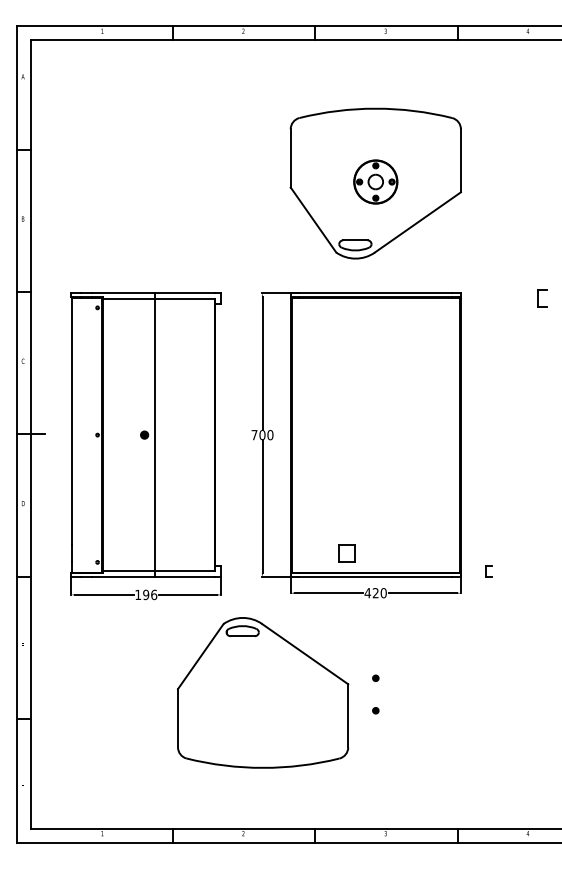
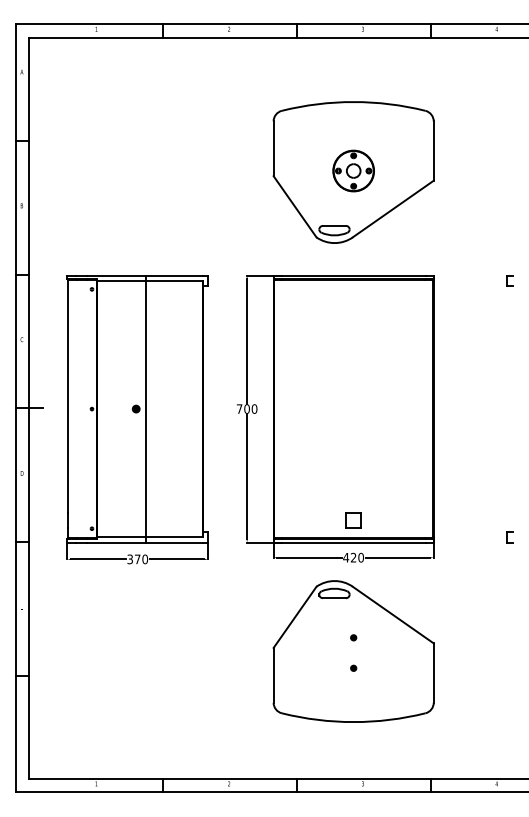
part: (541, 298) -> (509, 280), size x0.62
part: (346, 553) -> (353, 520), moved
part: (488, 571) -> (509, 537), moved
text: (145, 595) -> (137, 559), 196 -> 370
part: (262, 692) -> (353, 651), moved

